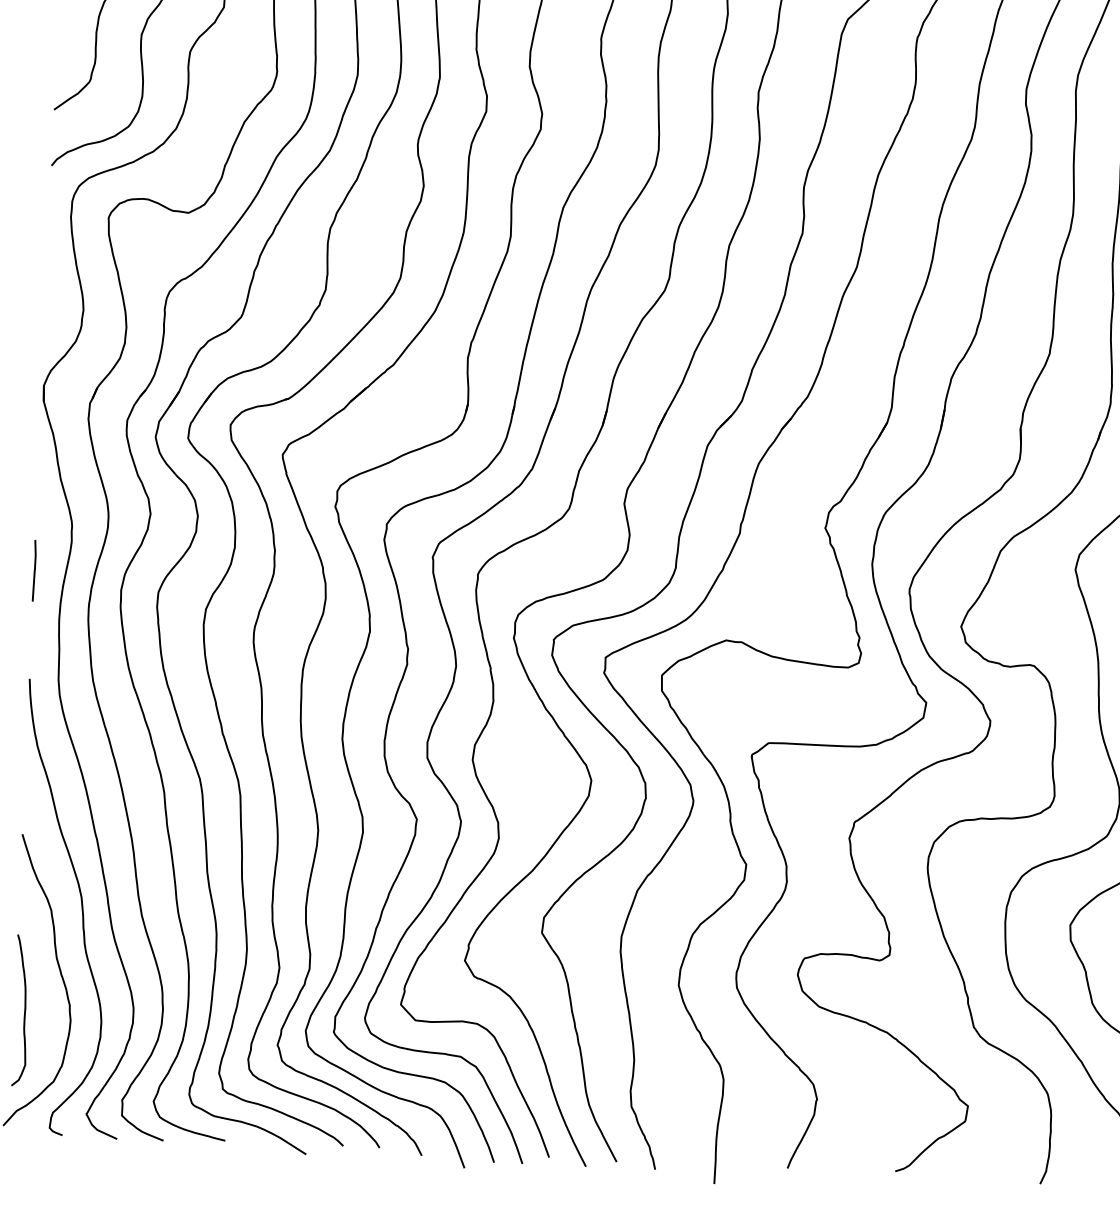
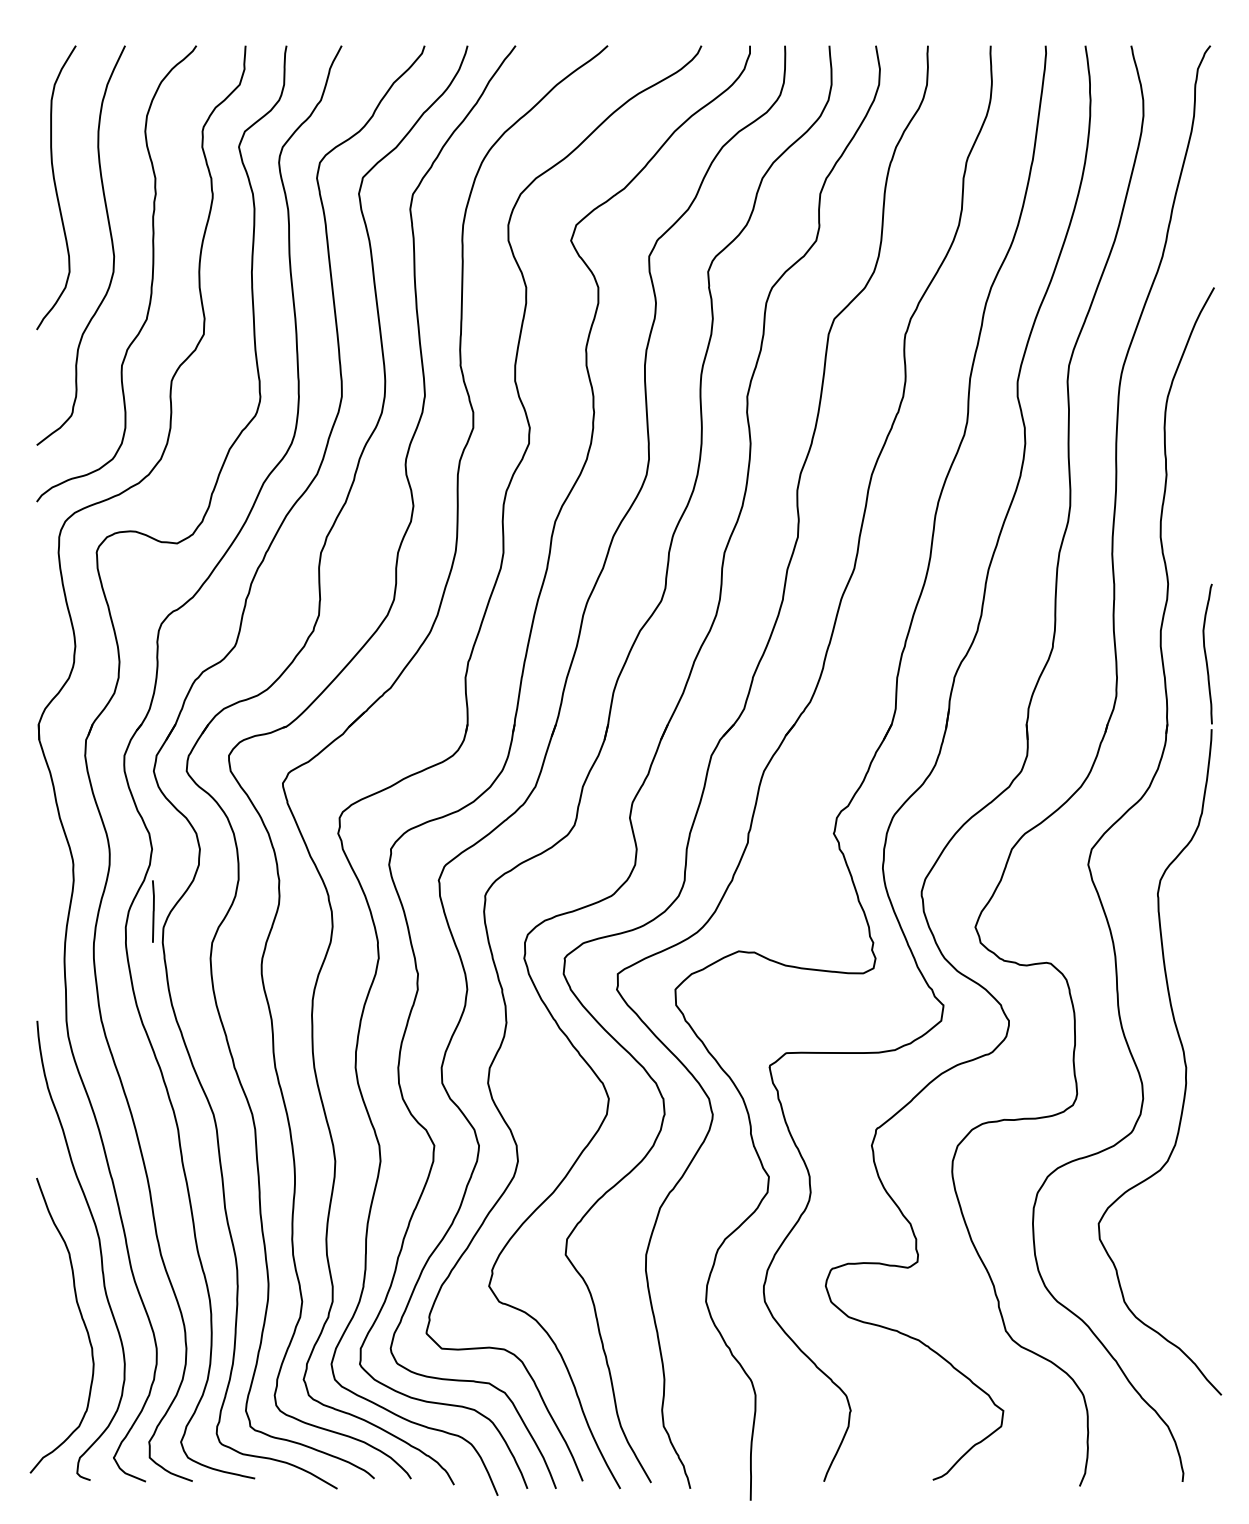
line: (34, 570) -> (153, 911), moved
curve: (24, 1010) -> (46, 1355), removed

